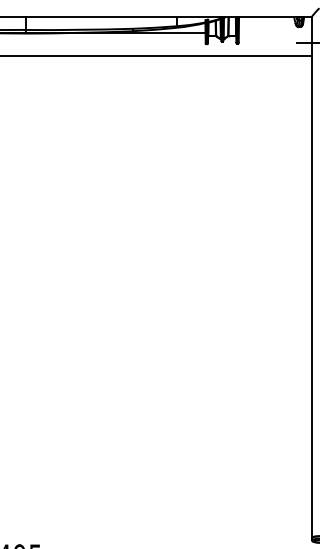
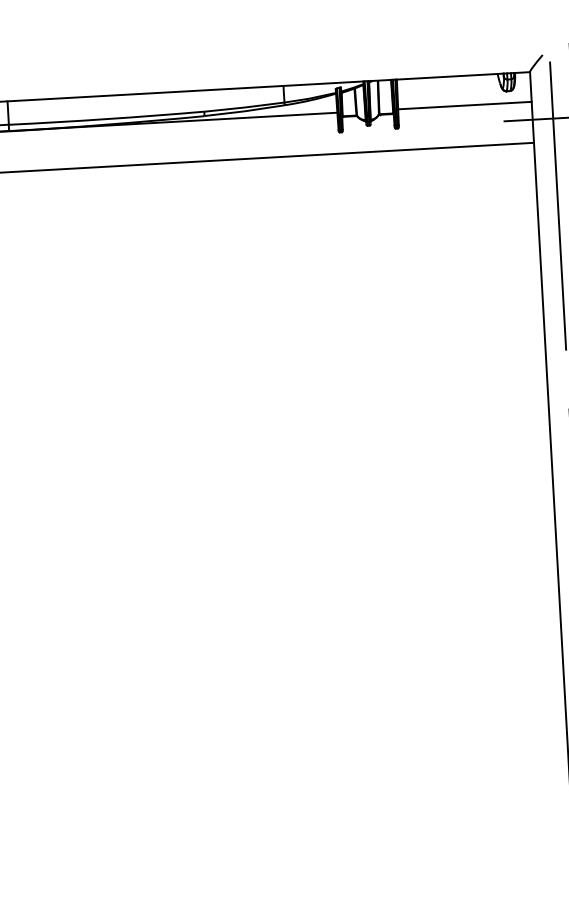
line: (274, 33) -> (463, 105), added

